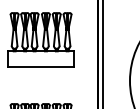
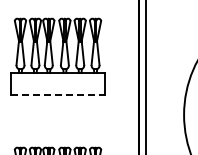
line: (41, 67) -> (58, 95), solid -> dashed

